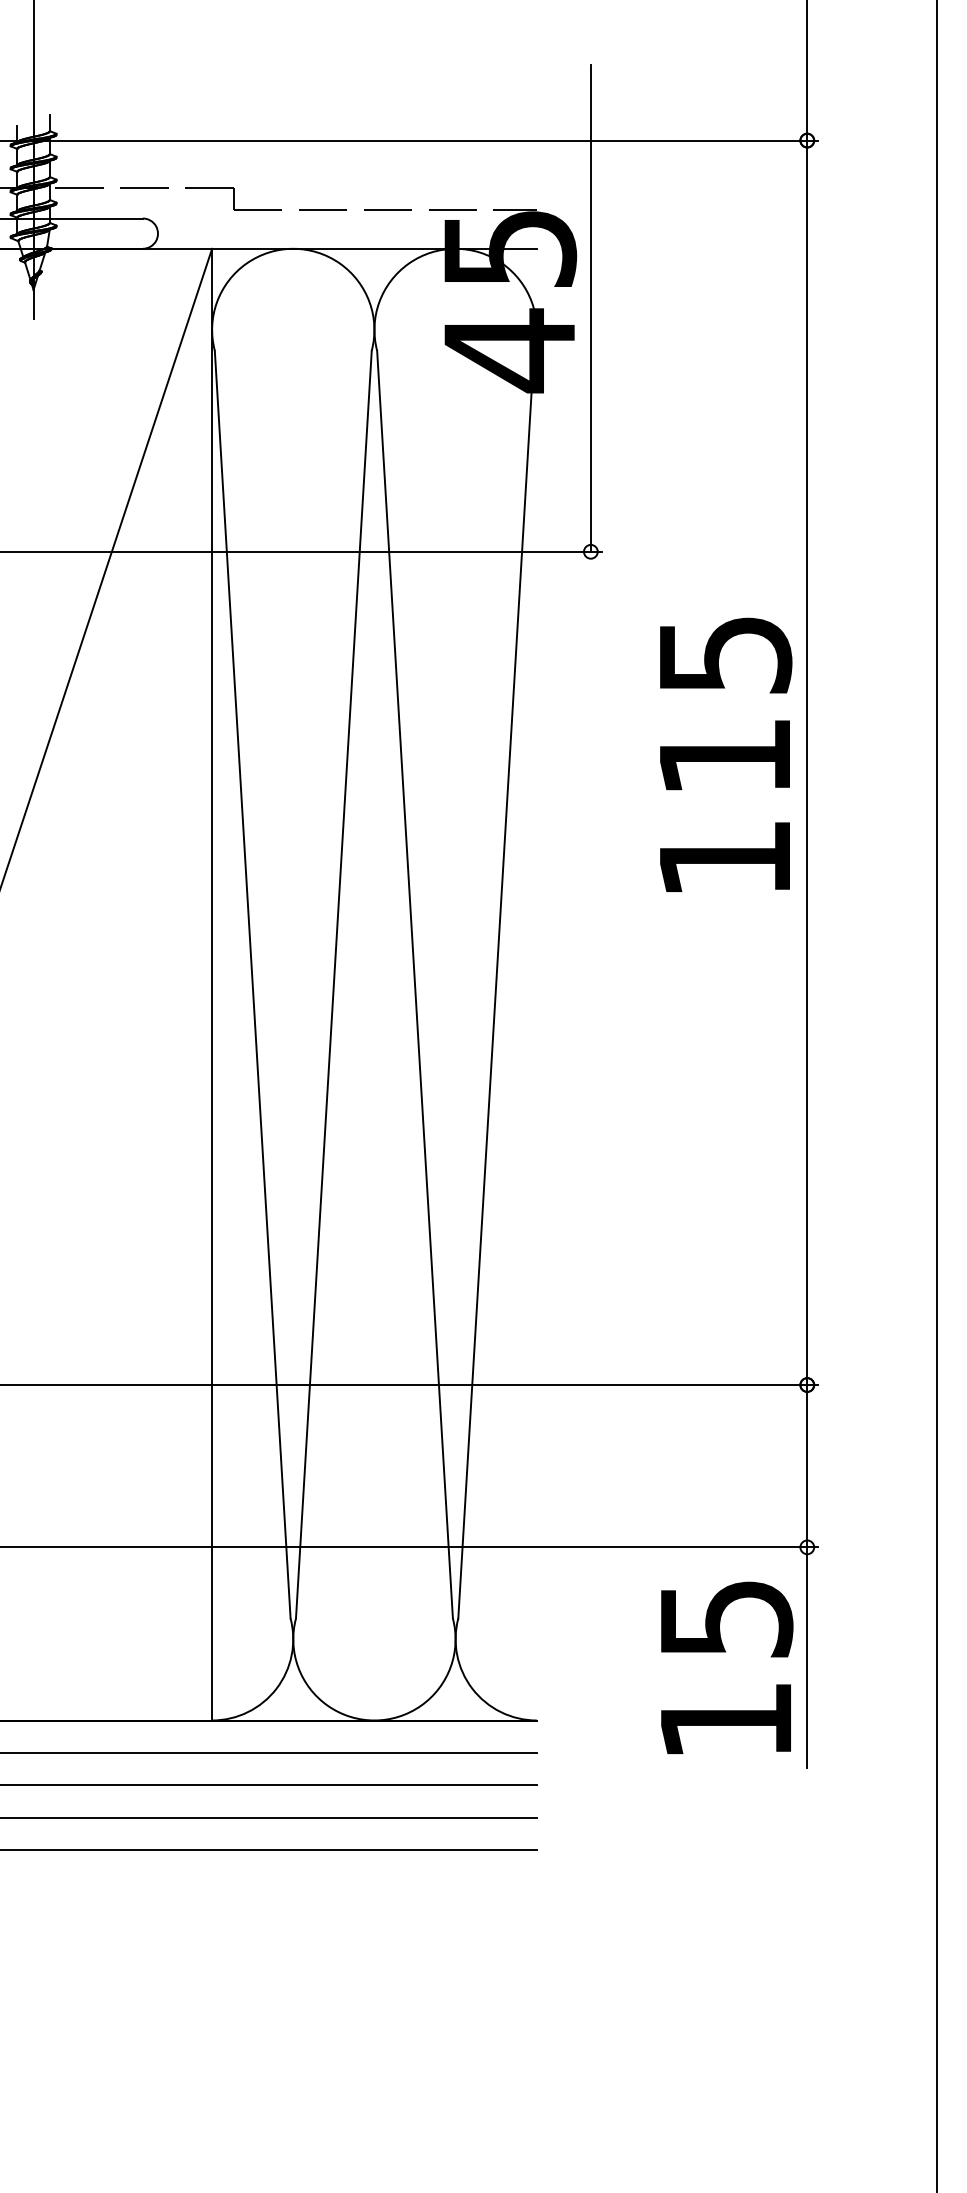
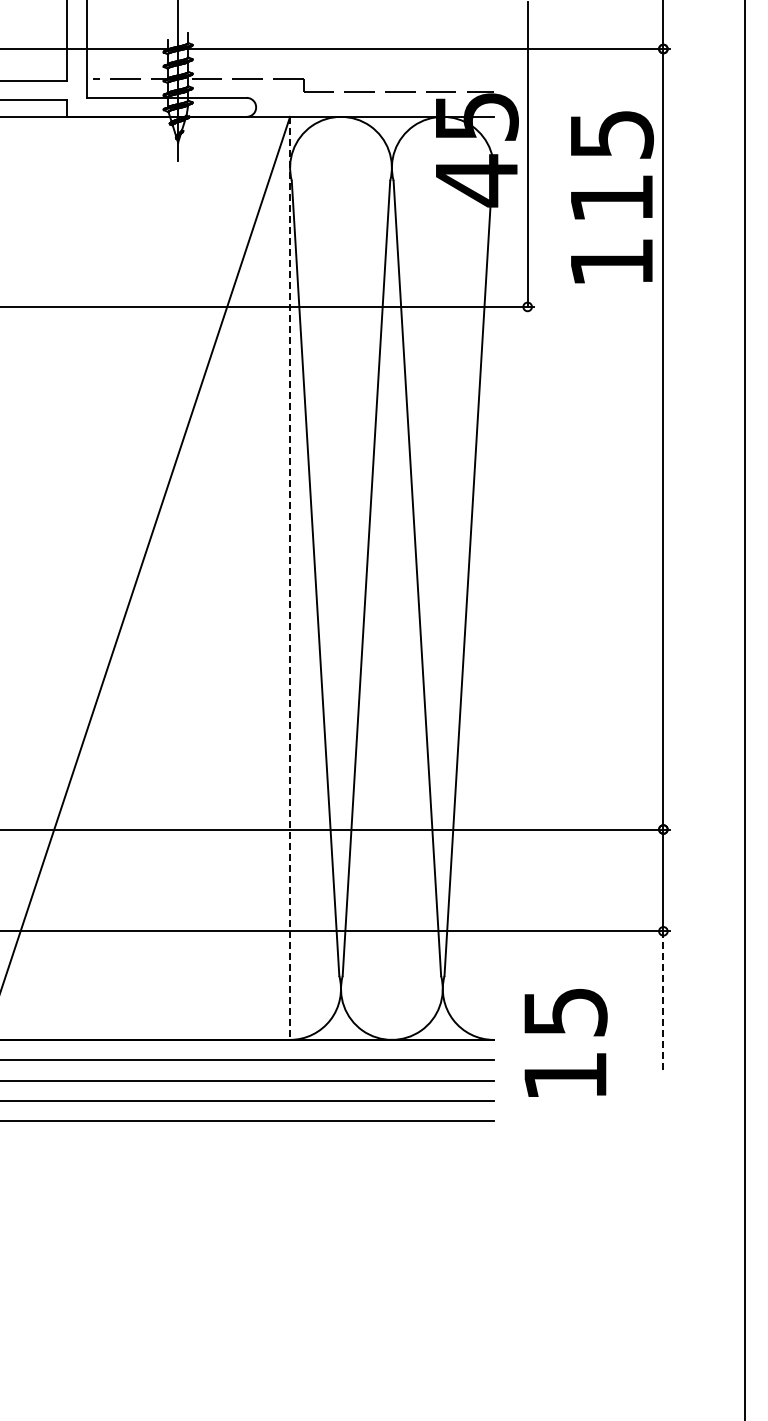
text: (726, 755) -> (612, 197), moved
line: (212, 984) -> (290, 578), solid -> dashed
line: (807, 1659) -> (663, 1001), solid -> dashed
text: (726, 1667) -> (565, 1042), moved

